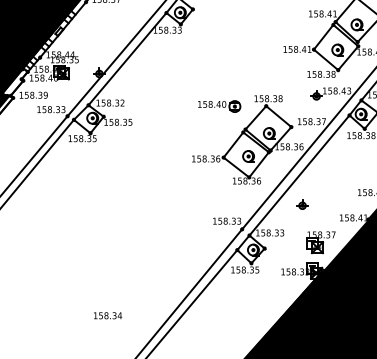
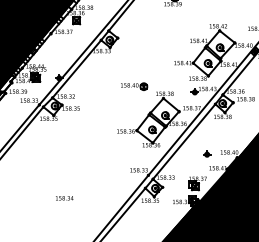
part: (219, 106) -> (134, 86), moved
part: (303, 203) -> (207, 153), moved
text: (107, 316) -> (64, 198), moved

